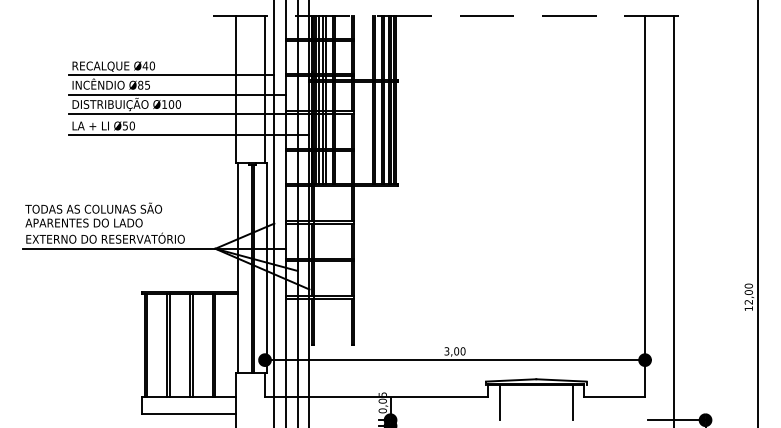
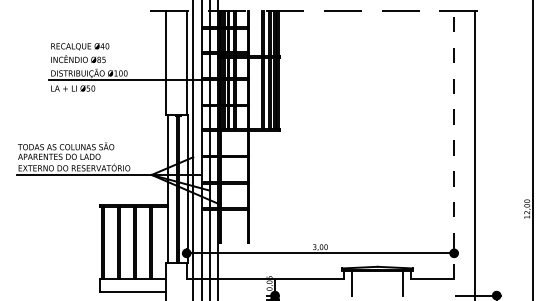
line: (171, 75) -> (120, 53), removed
line: (177, 94) -> (125, 66), removed
line: (188, 135) -> (132, 95), removed
line: (645, 206) -> (454, 145), solid -> dashed

